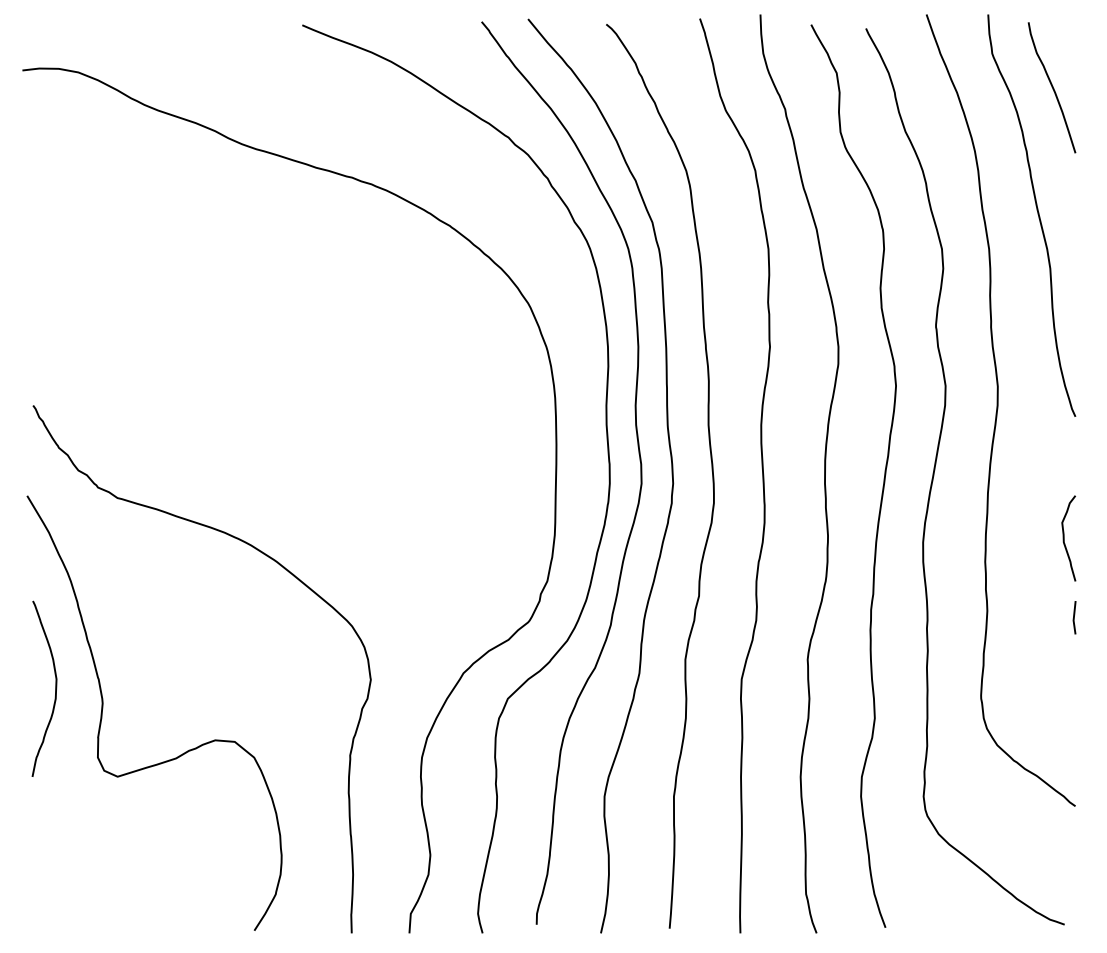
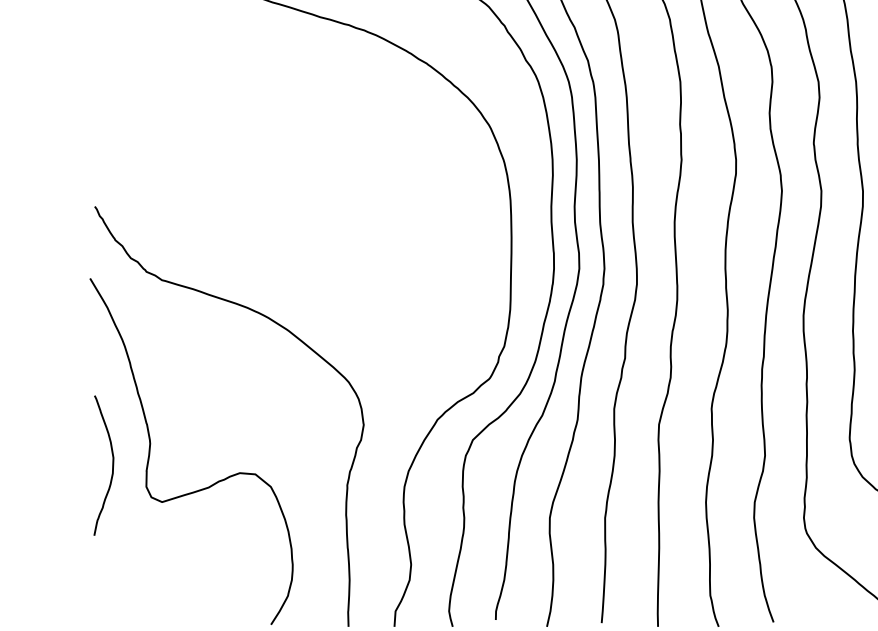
curve: (55, 688) -> (112, 465), moved

